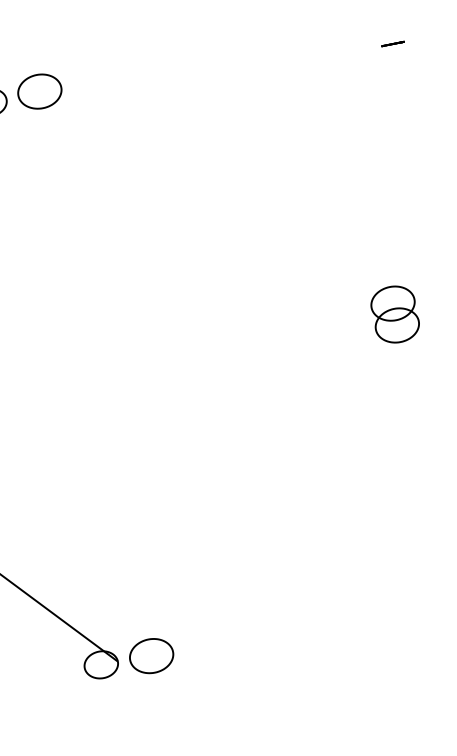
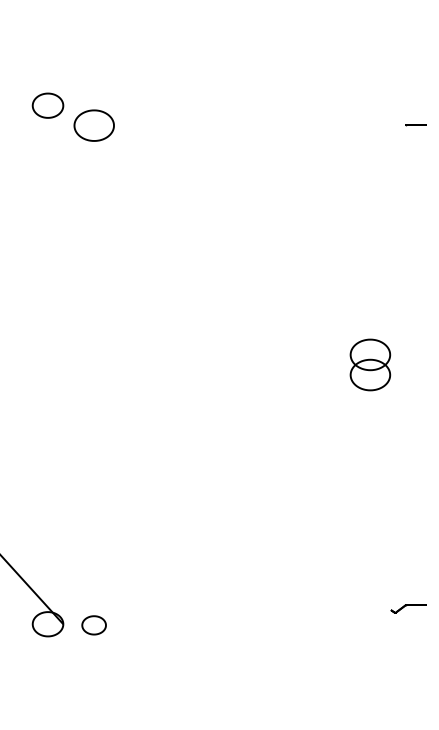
part: (39, 91) -> (93, 125), moved
part: (150, 656) -> (93, 625), size x0.6

